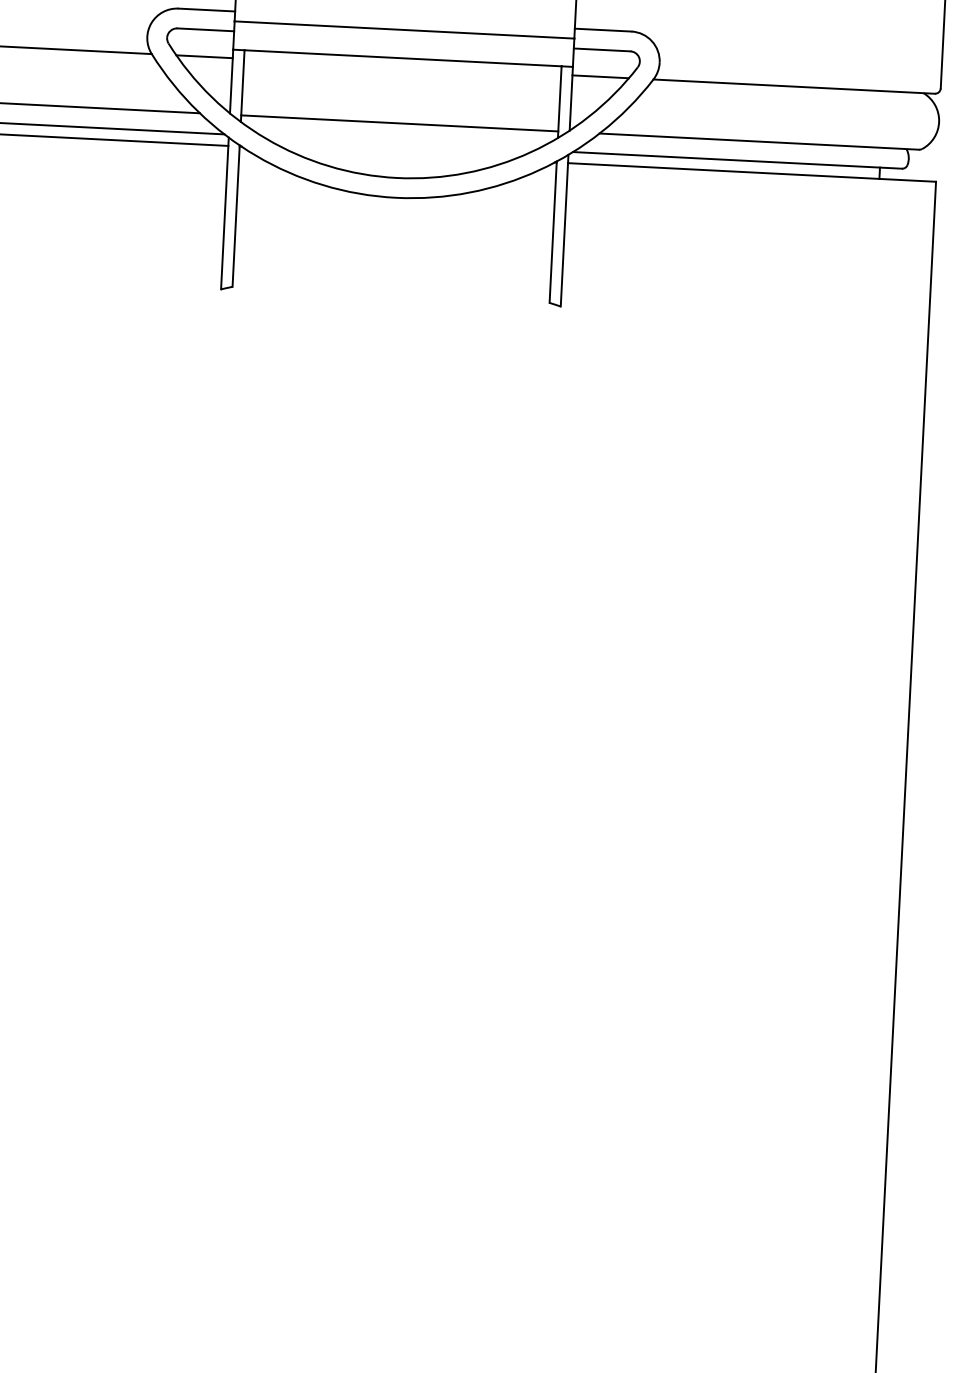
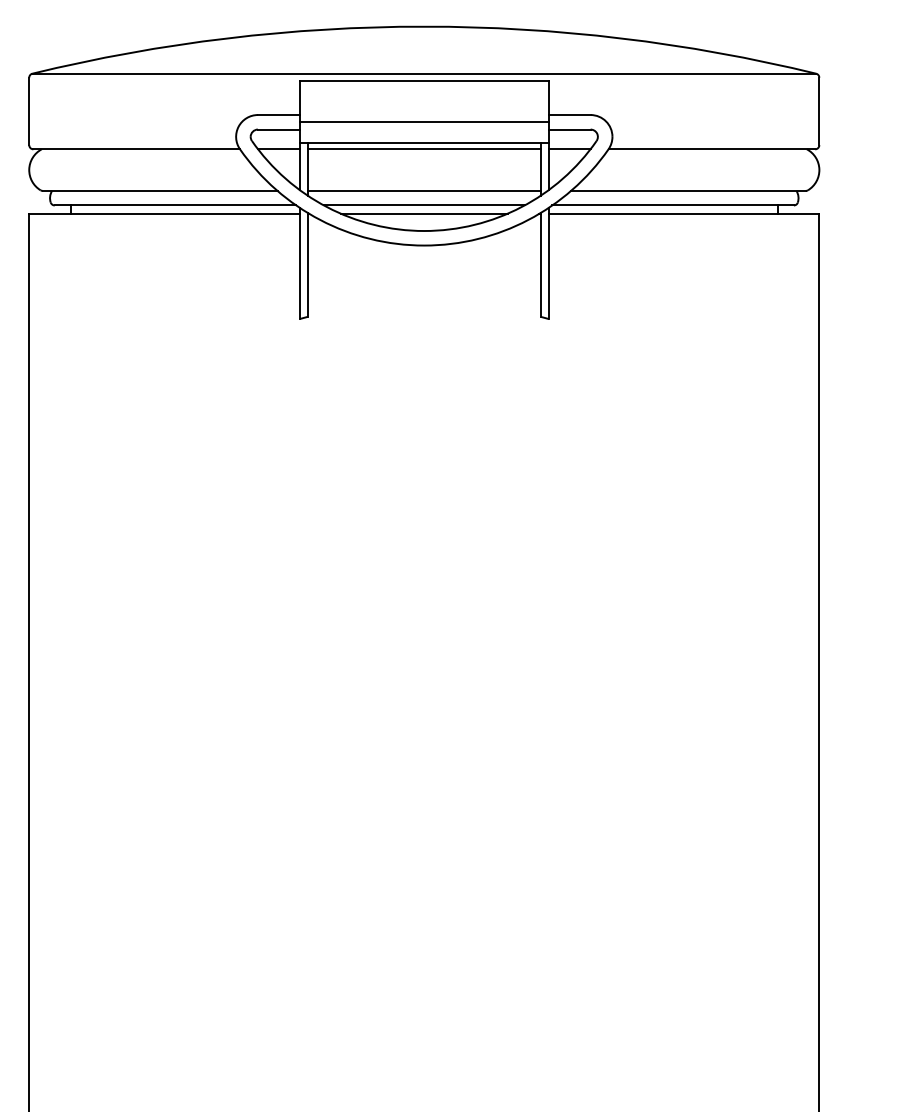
line: (401, 66) -> (423, 149), added
line: (397, 143) -> (423, 205), added
line: (398, 154) -> (424, 213), added

